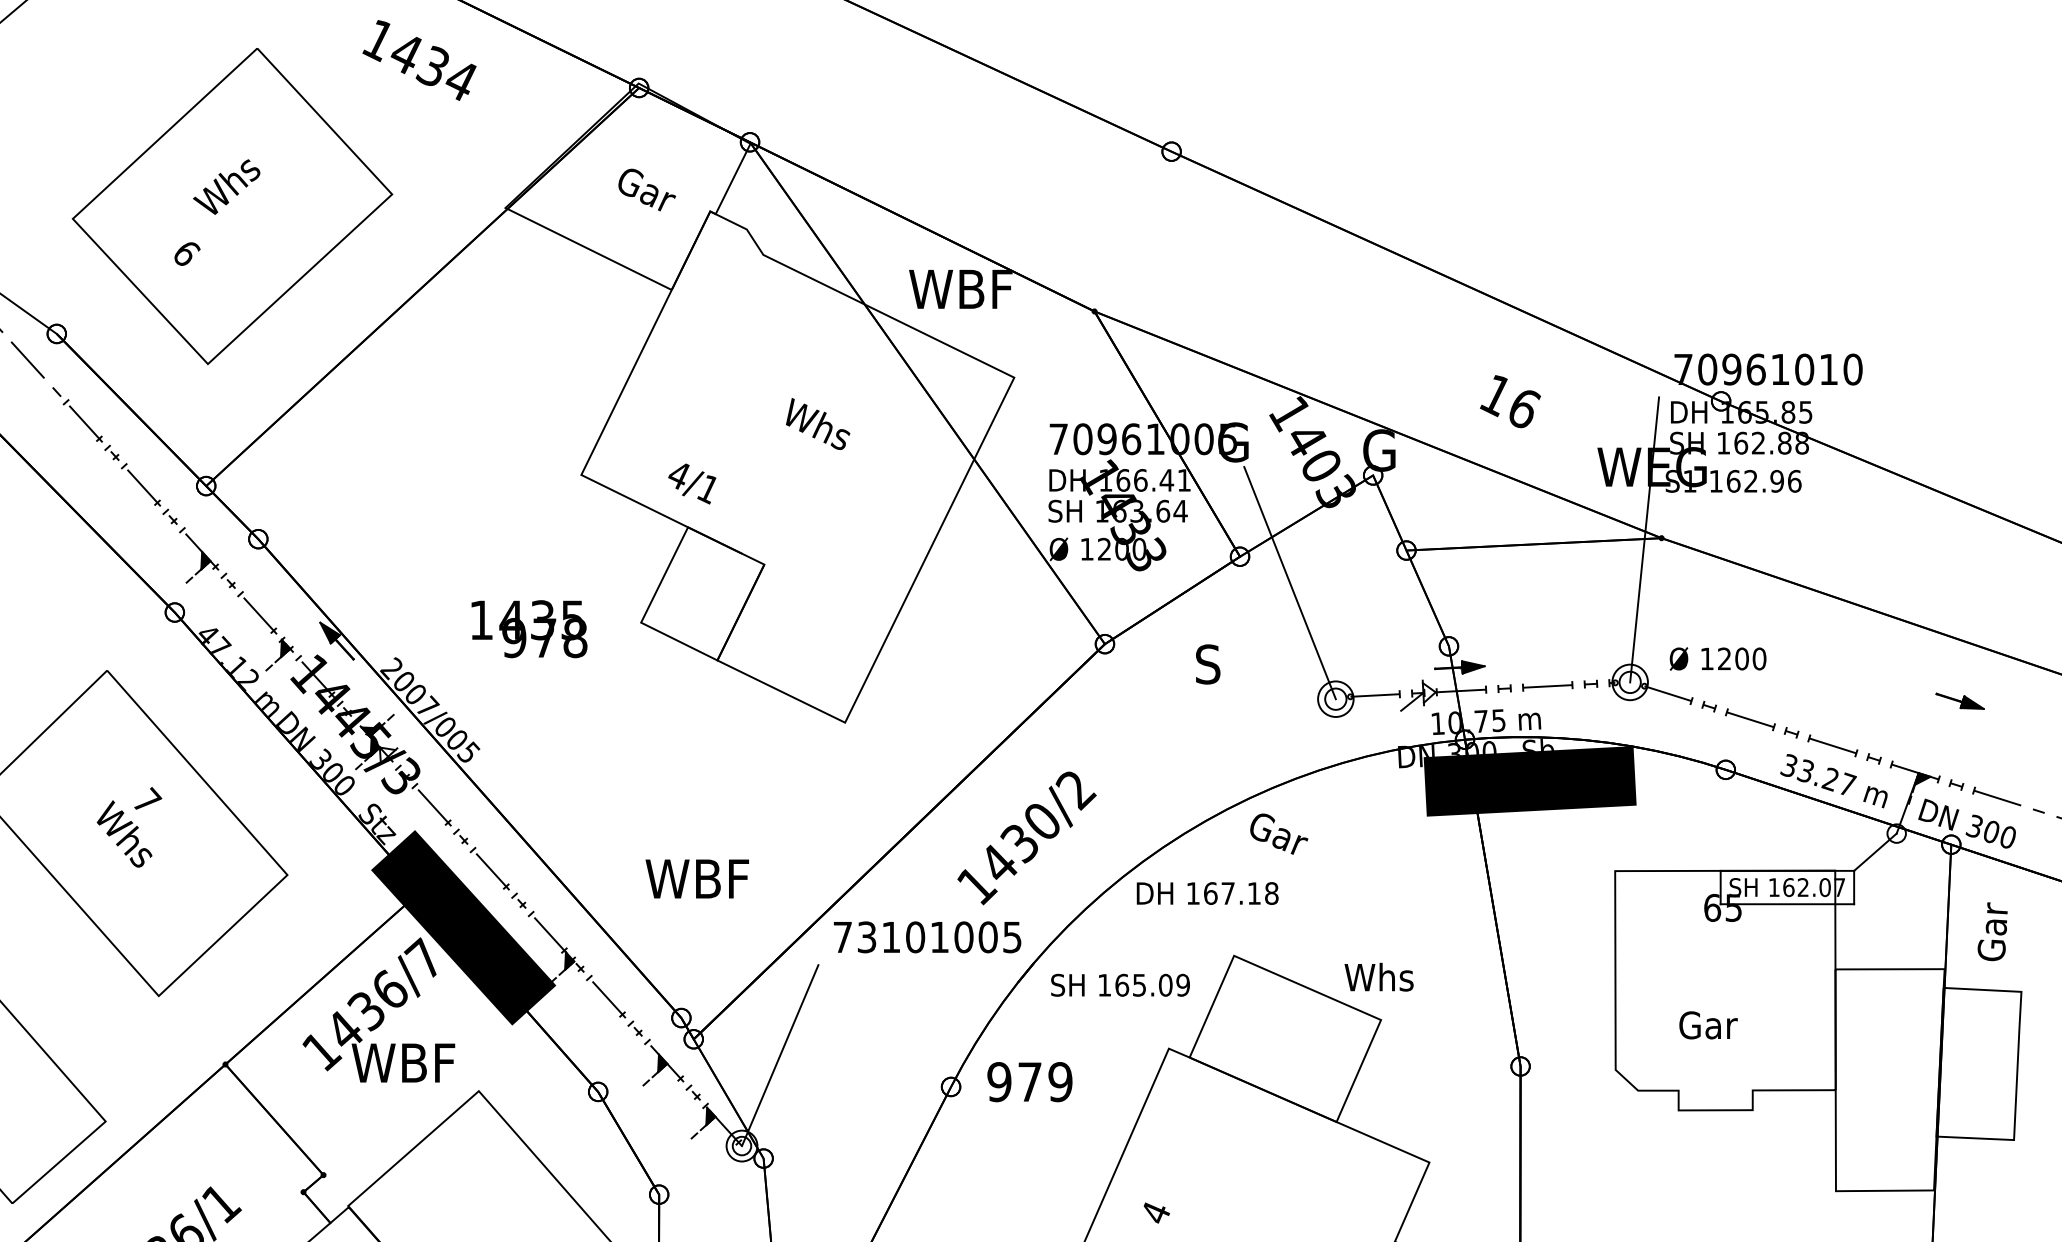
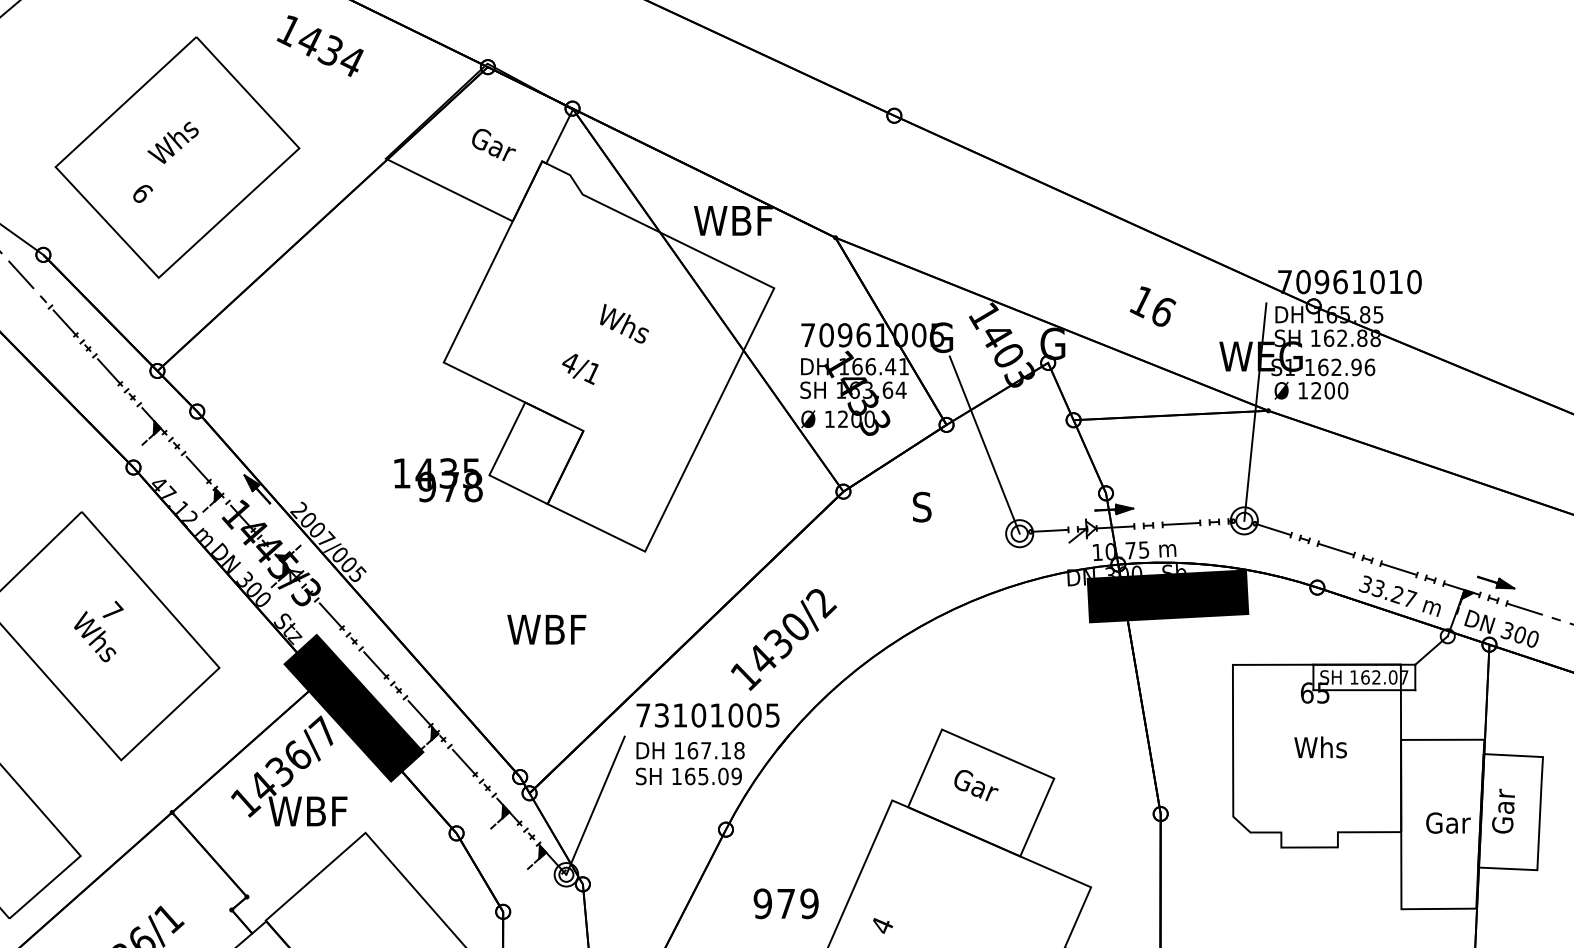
text: (692, 483) -> (580, 369), moved
text: (529, 629) -> (438, 480), moved
text: (1717, 658) -> (1311, 390), moved
part: (1959, 700) -> (1495, 582), moved
text: (1279, 833) -> (976, 785), moved
text: (696, 878) -> (546, 629), moved
text: (1207, 893) -> (690, 750), moved
text: (1992, 931) -> (1503, 810), moved
text: (1378, 976) -> (1320, 746), moved
text: (1120, 984) -> (688, 775), moved
text: (1708, 1025) -> (1448, 823), moved
text: (1029, 1082) -> (785, 904), moved

